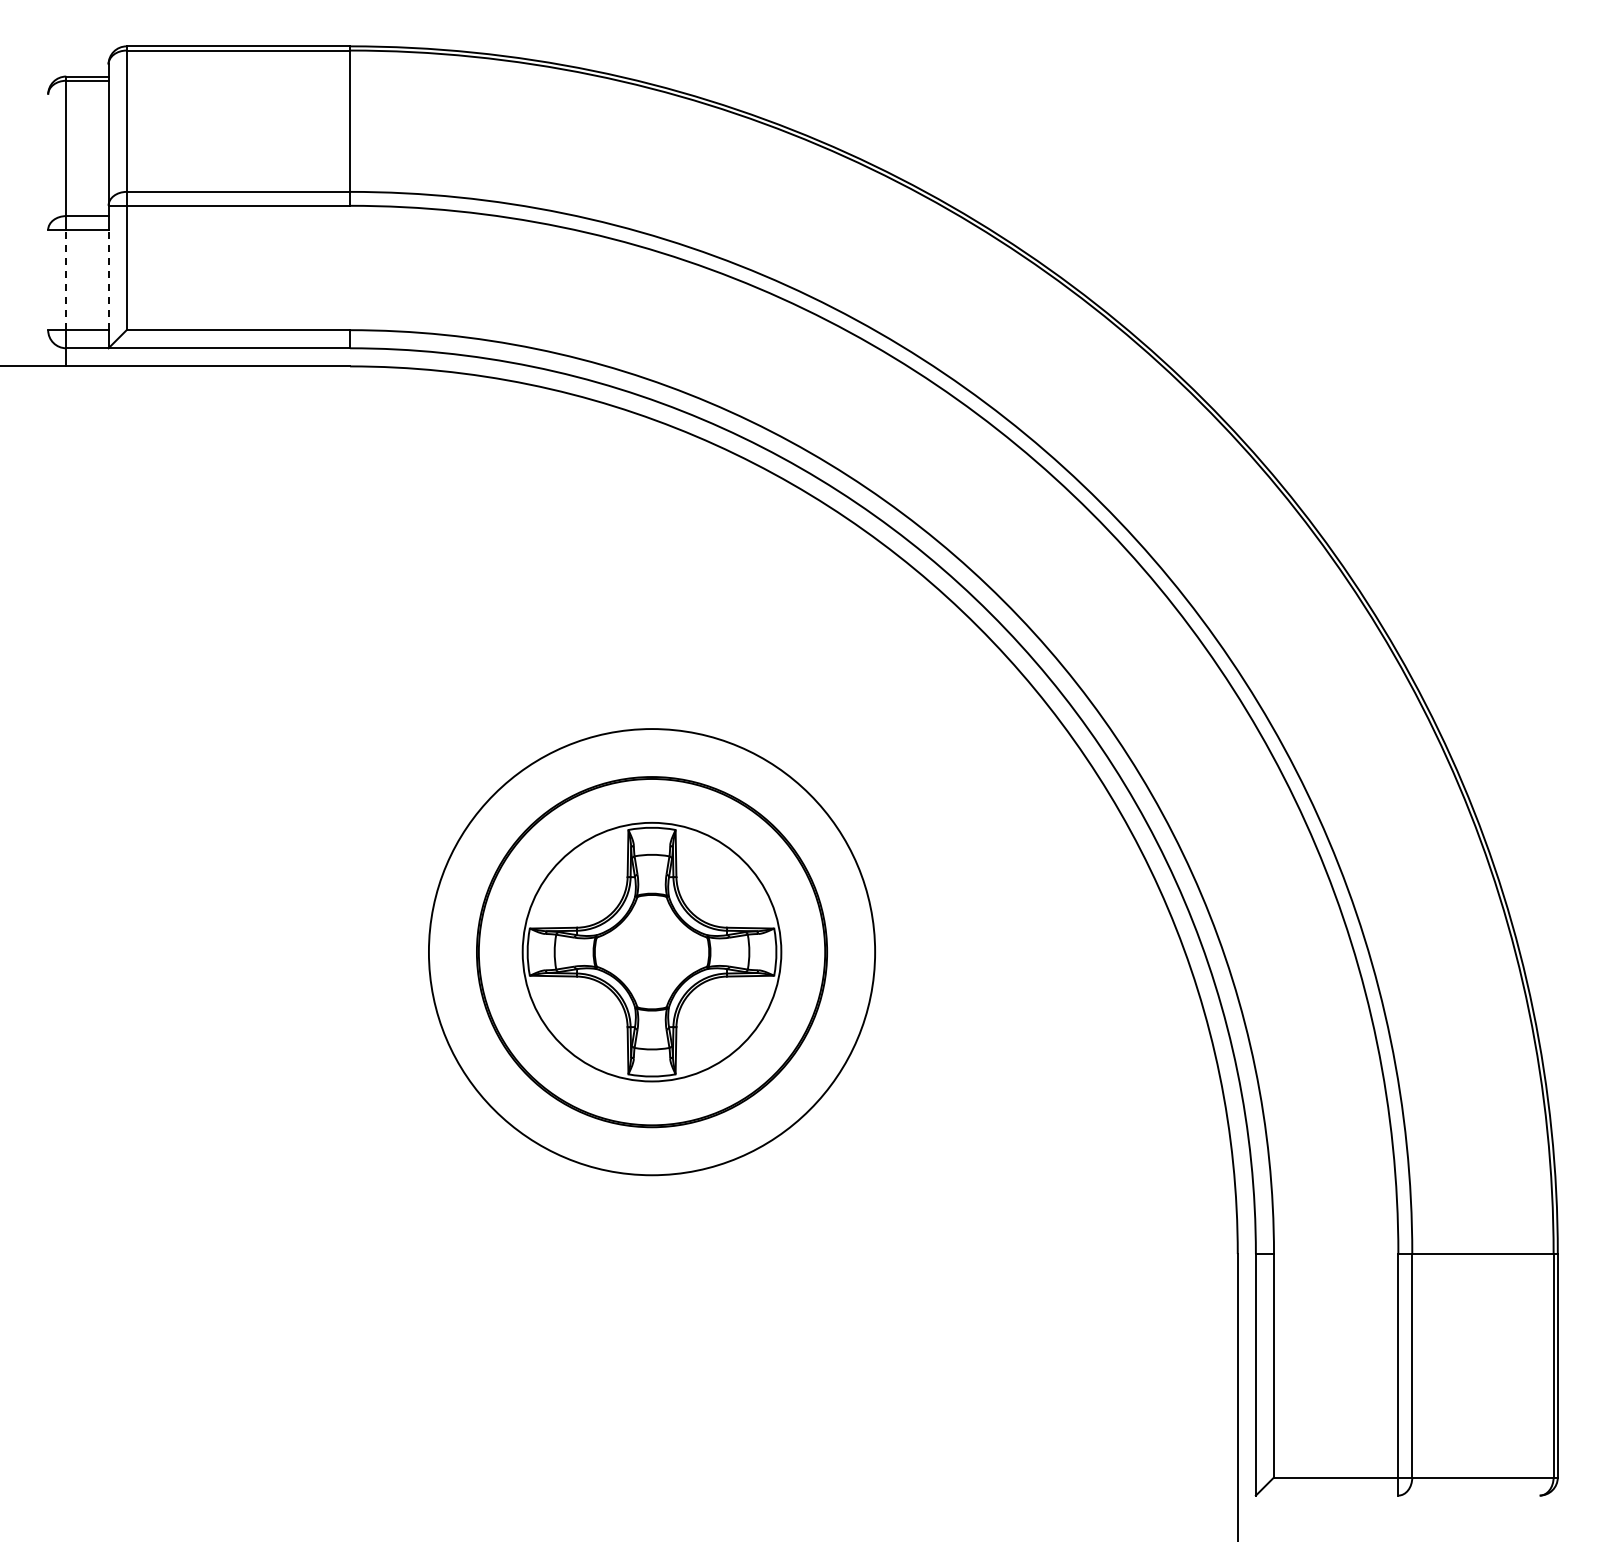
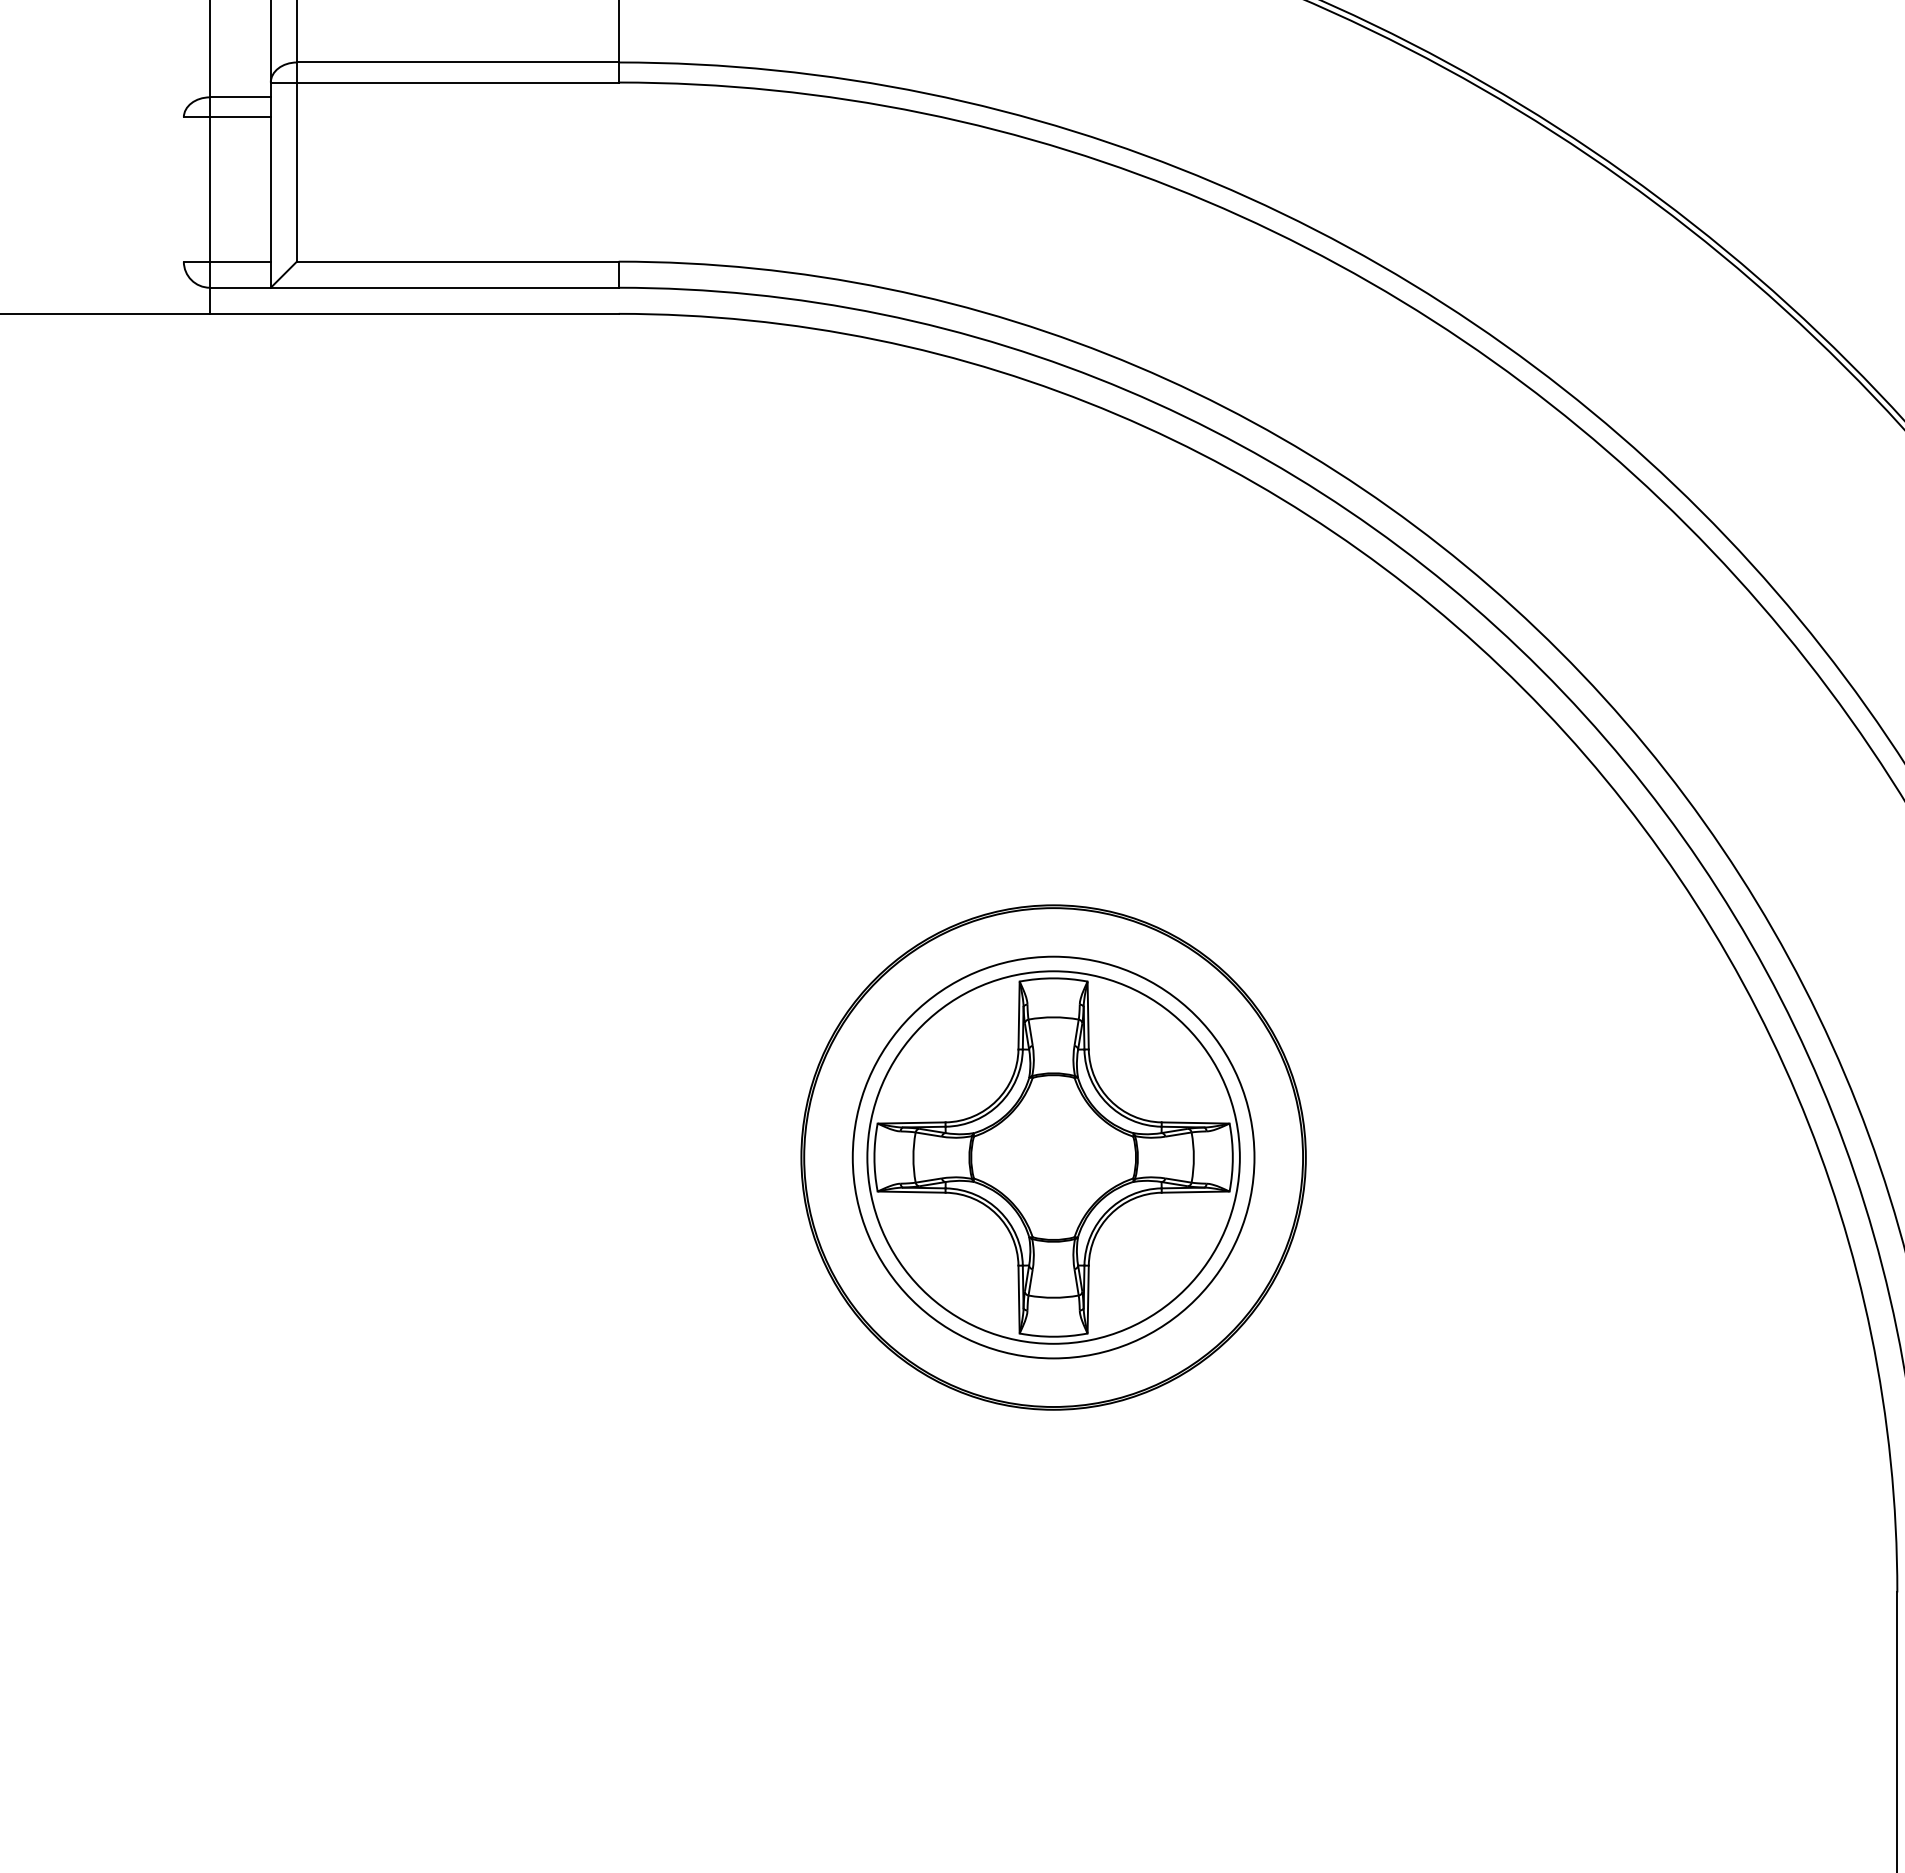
line: (66, 279) -> (210, 188), dashed -> solid
line: (108, 279) -> (270, 188), dashed -> solid
circle: (651, 951) -> (1052, 1156), size x0.62

